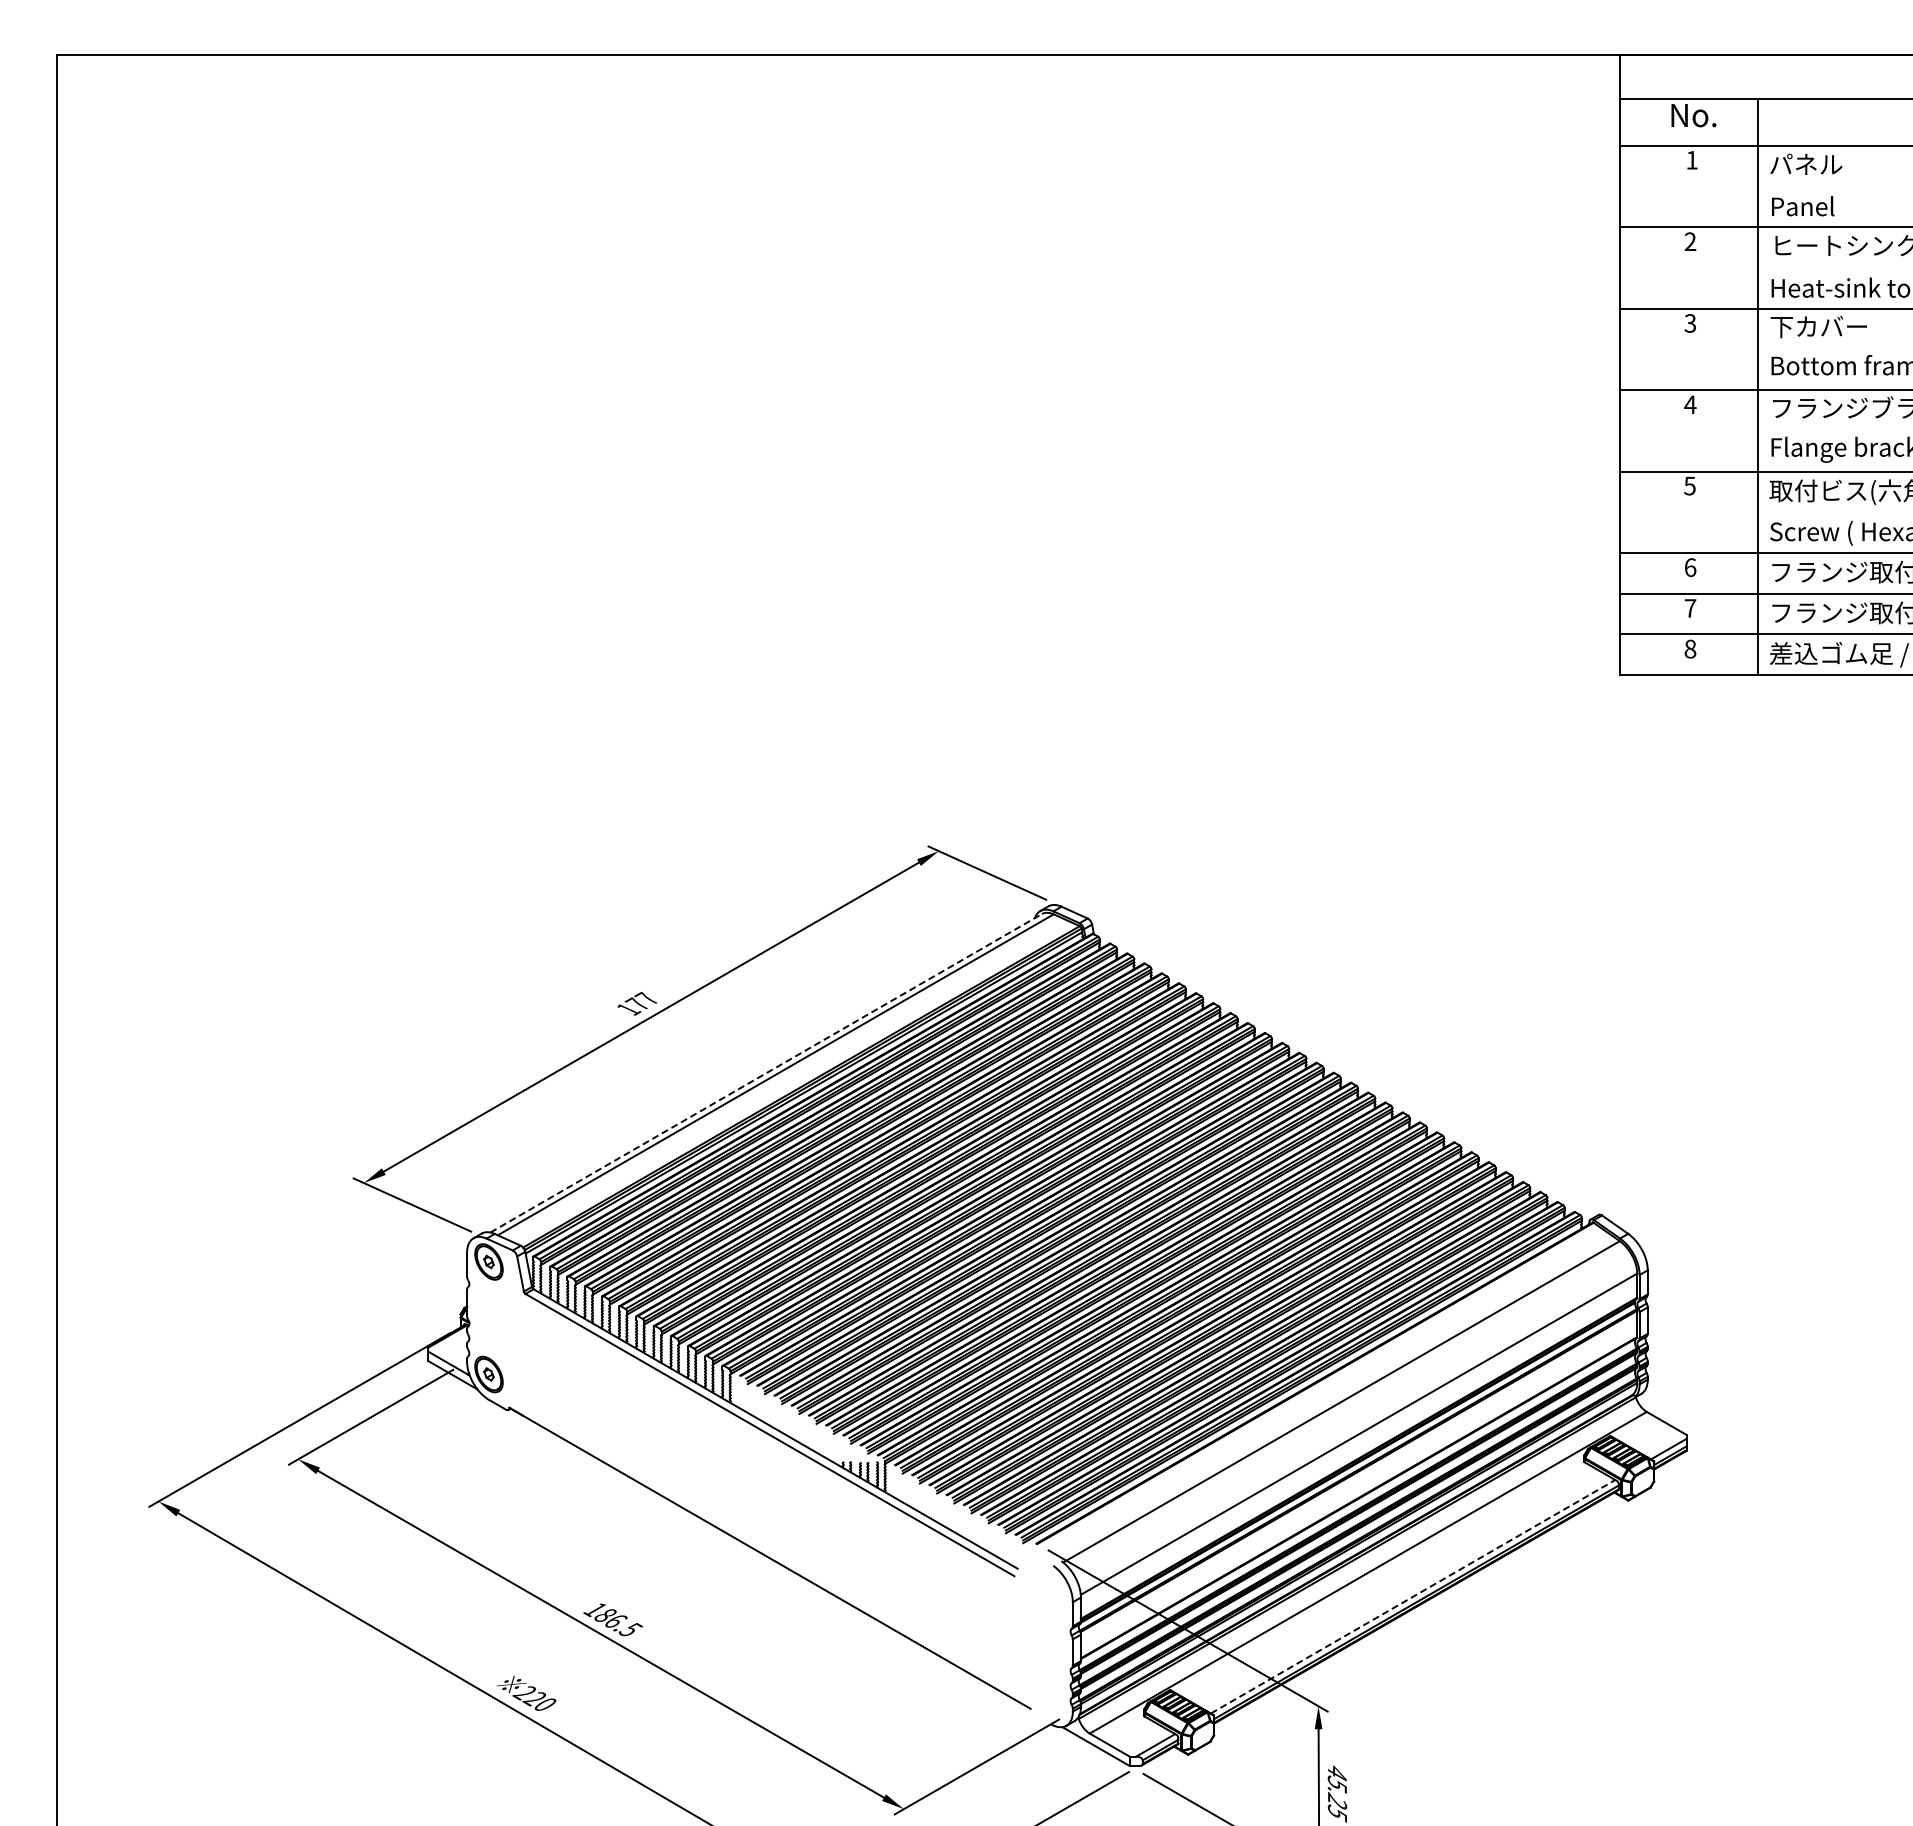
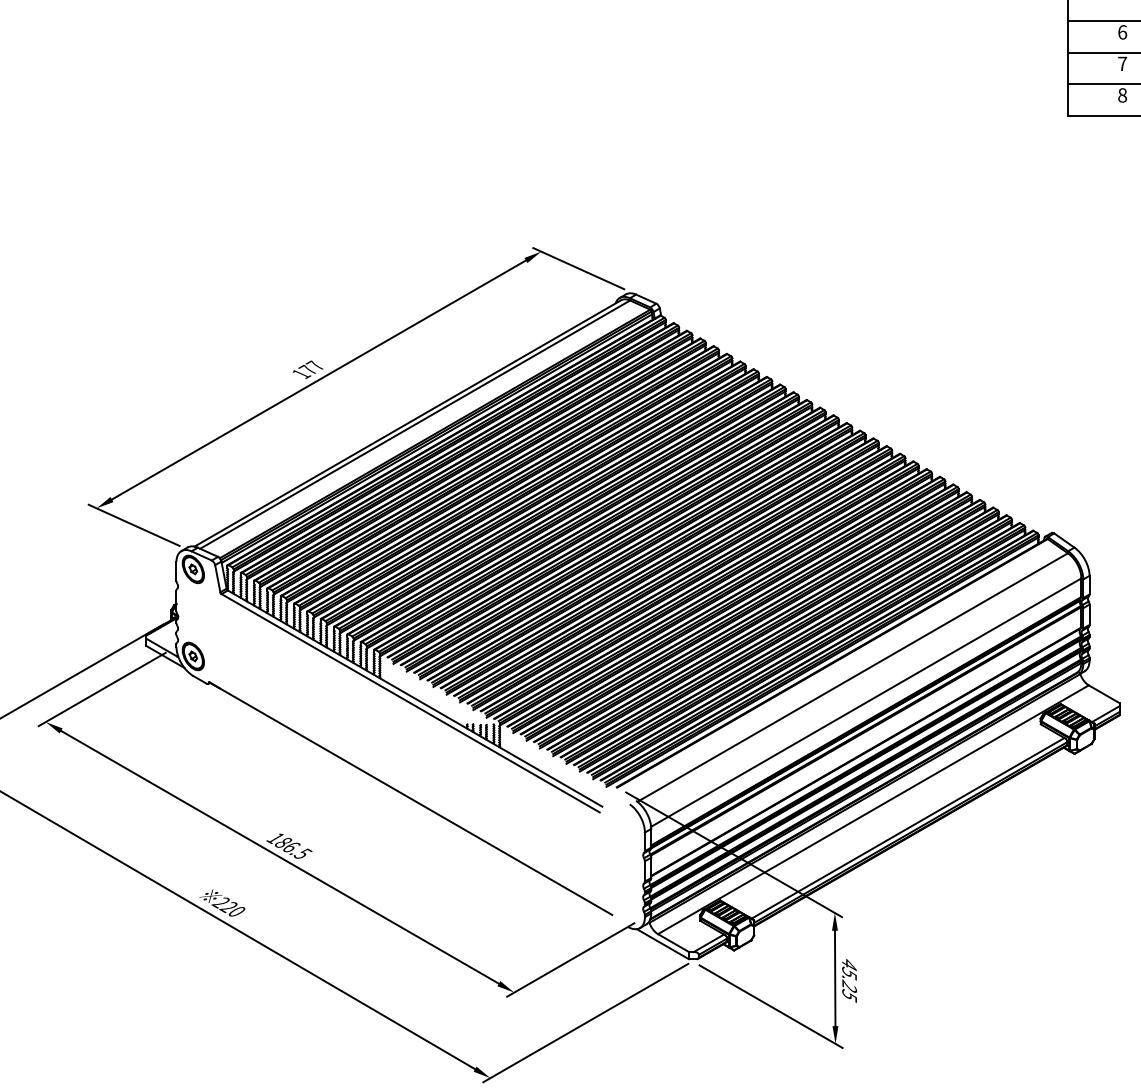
line: (766, 1073) -> (407, 423), dashed -> solid
line: (1413, 1596) -> (908, 828), dashed -> solid

